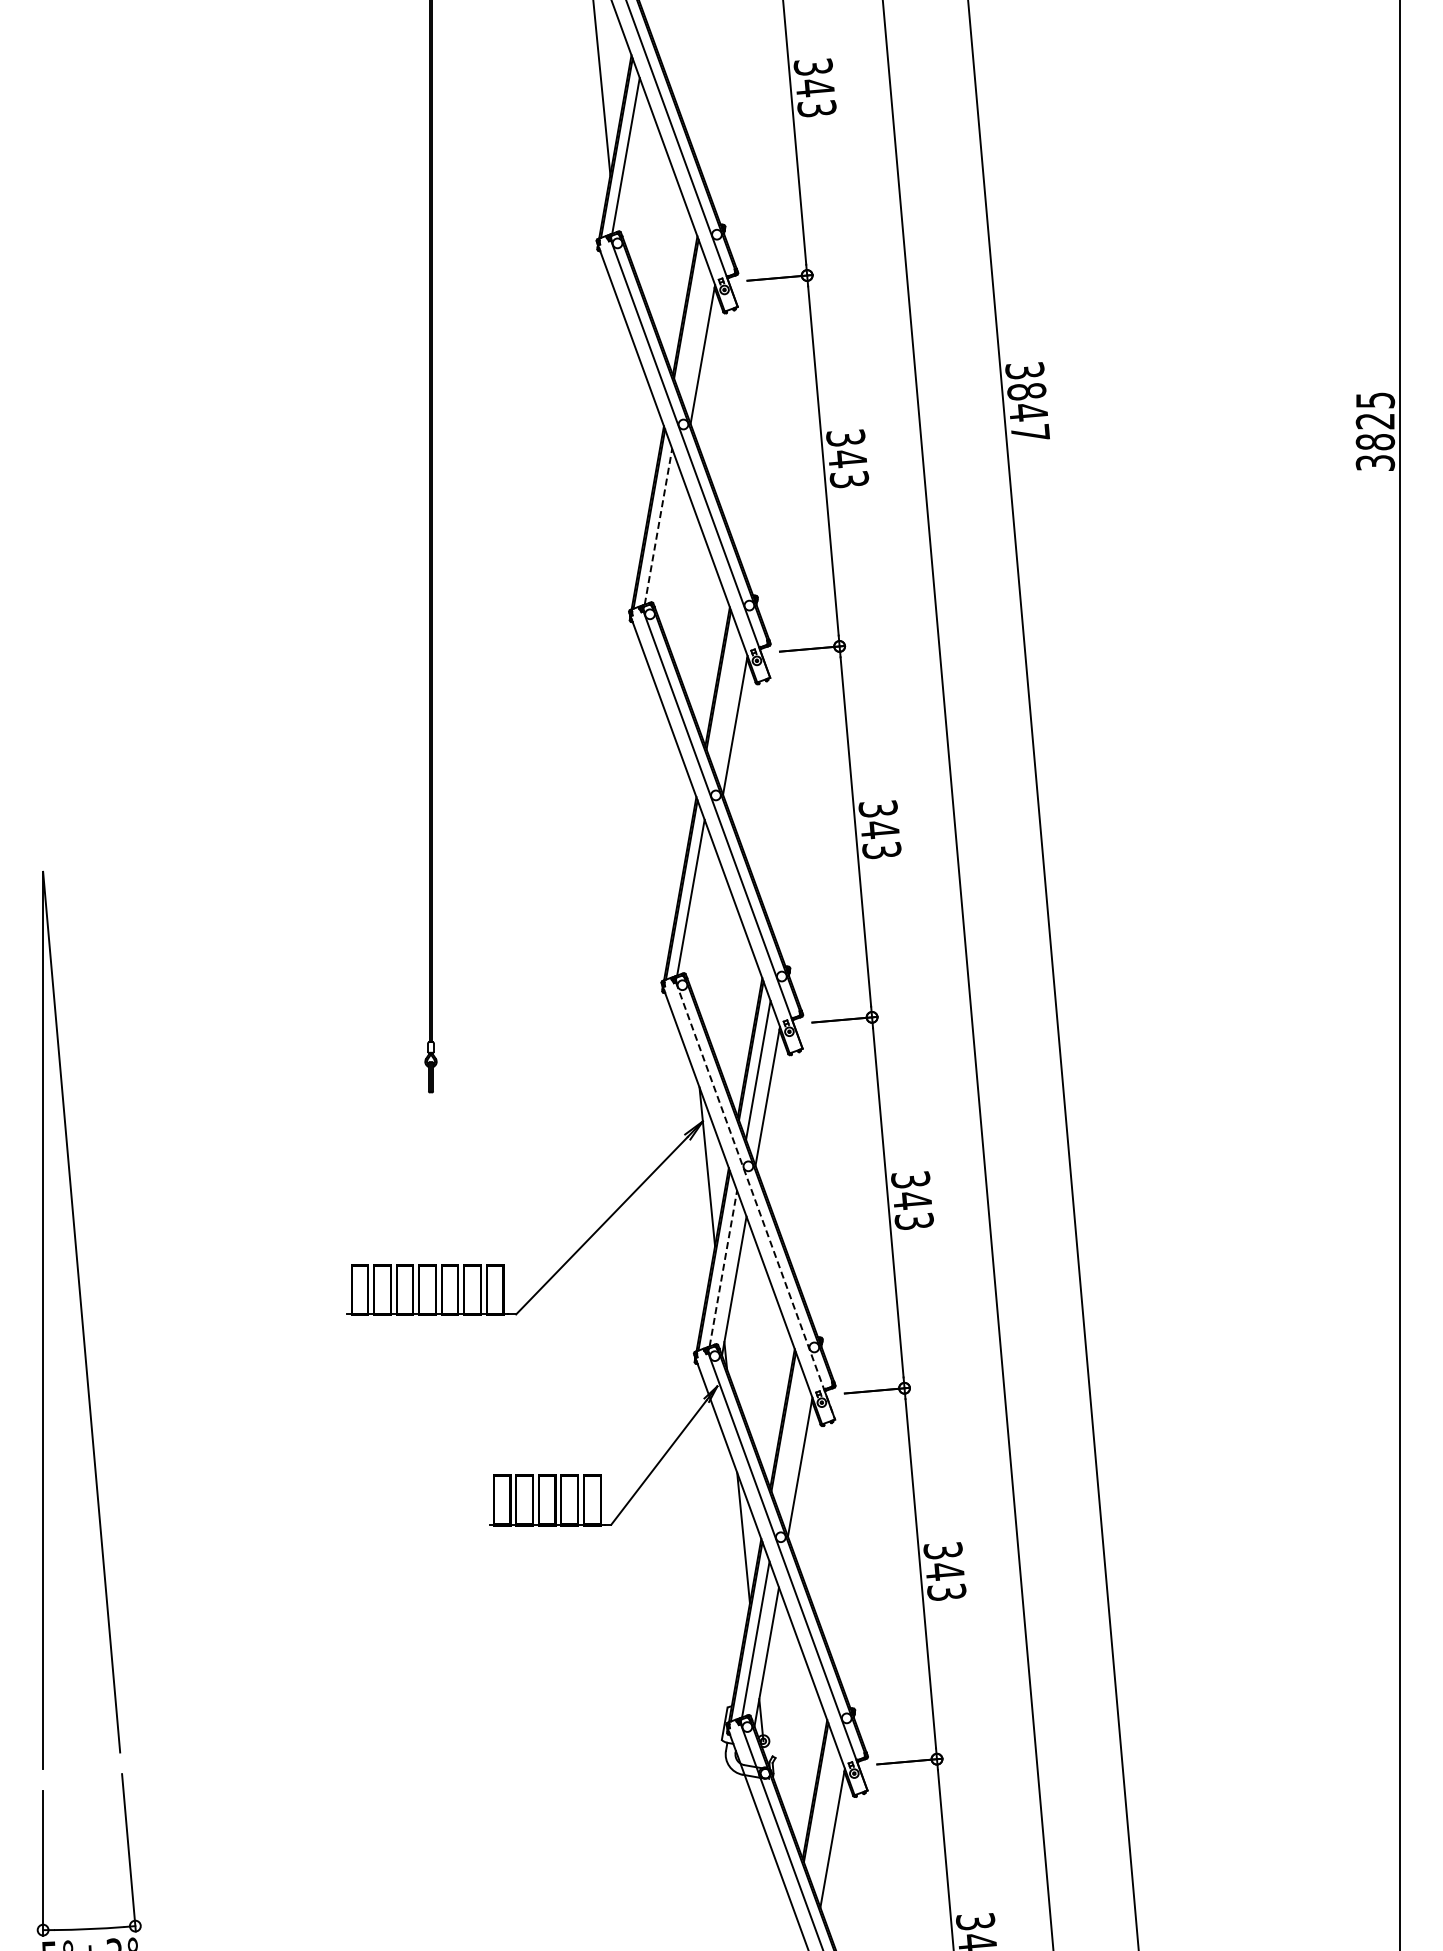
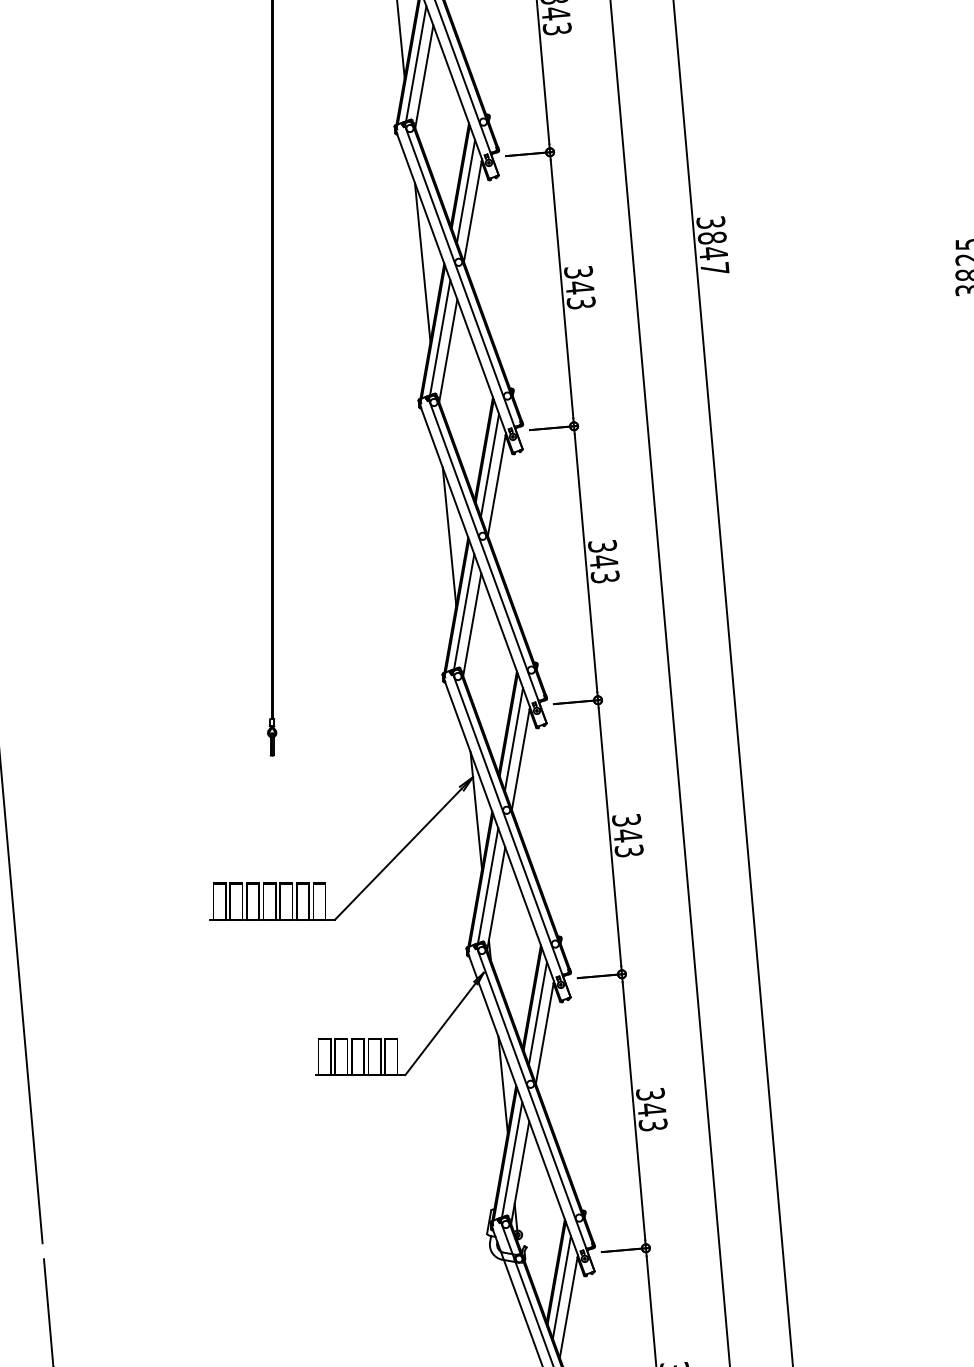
line: (636, 172) -> (423, 76), added
line: (693, 328) -> (466, 191), added
line: (634, 424) -> (422, 262), added
line: (658, 526) -> (440, 337), dashed -> solid
line: (669, 543) -> (448, 350), added
line: (725, 698) -> (489, 464), added
line: (670, 795) -> (449, 536), added
line: (701, 914) -> (472, 624), added
line: (755, 1201) -> (511, 836), dashed -> solid
line: (723, 1268) -> (488, 885), dashed -> solid
line: (790, 1440) -> (537, 1012), added
line: (822, 1811) -> (561, 1286), added

